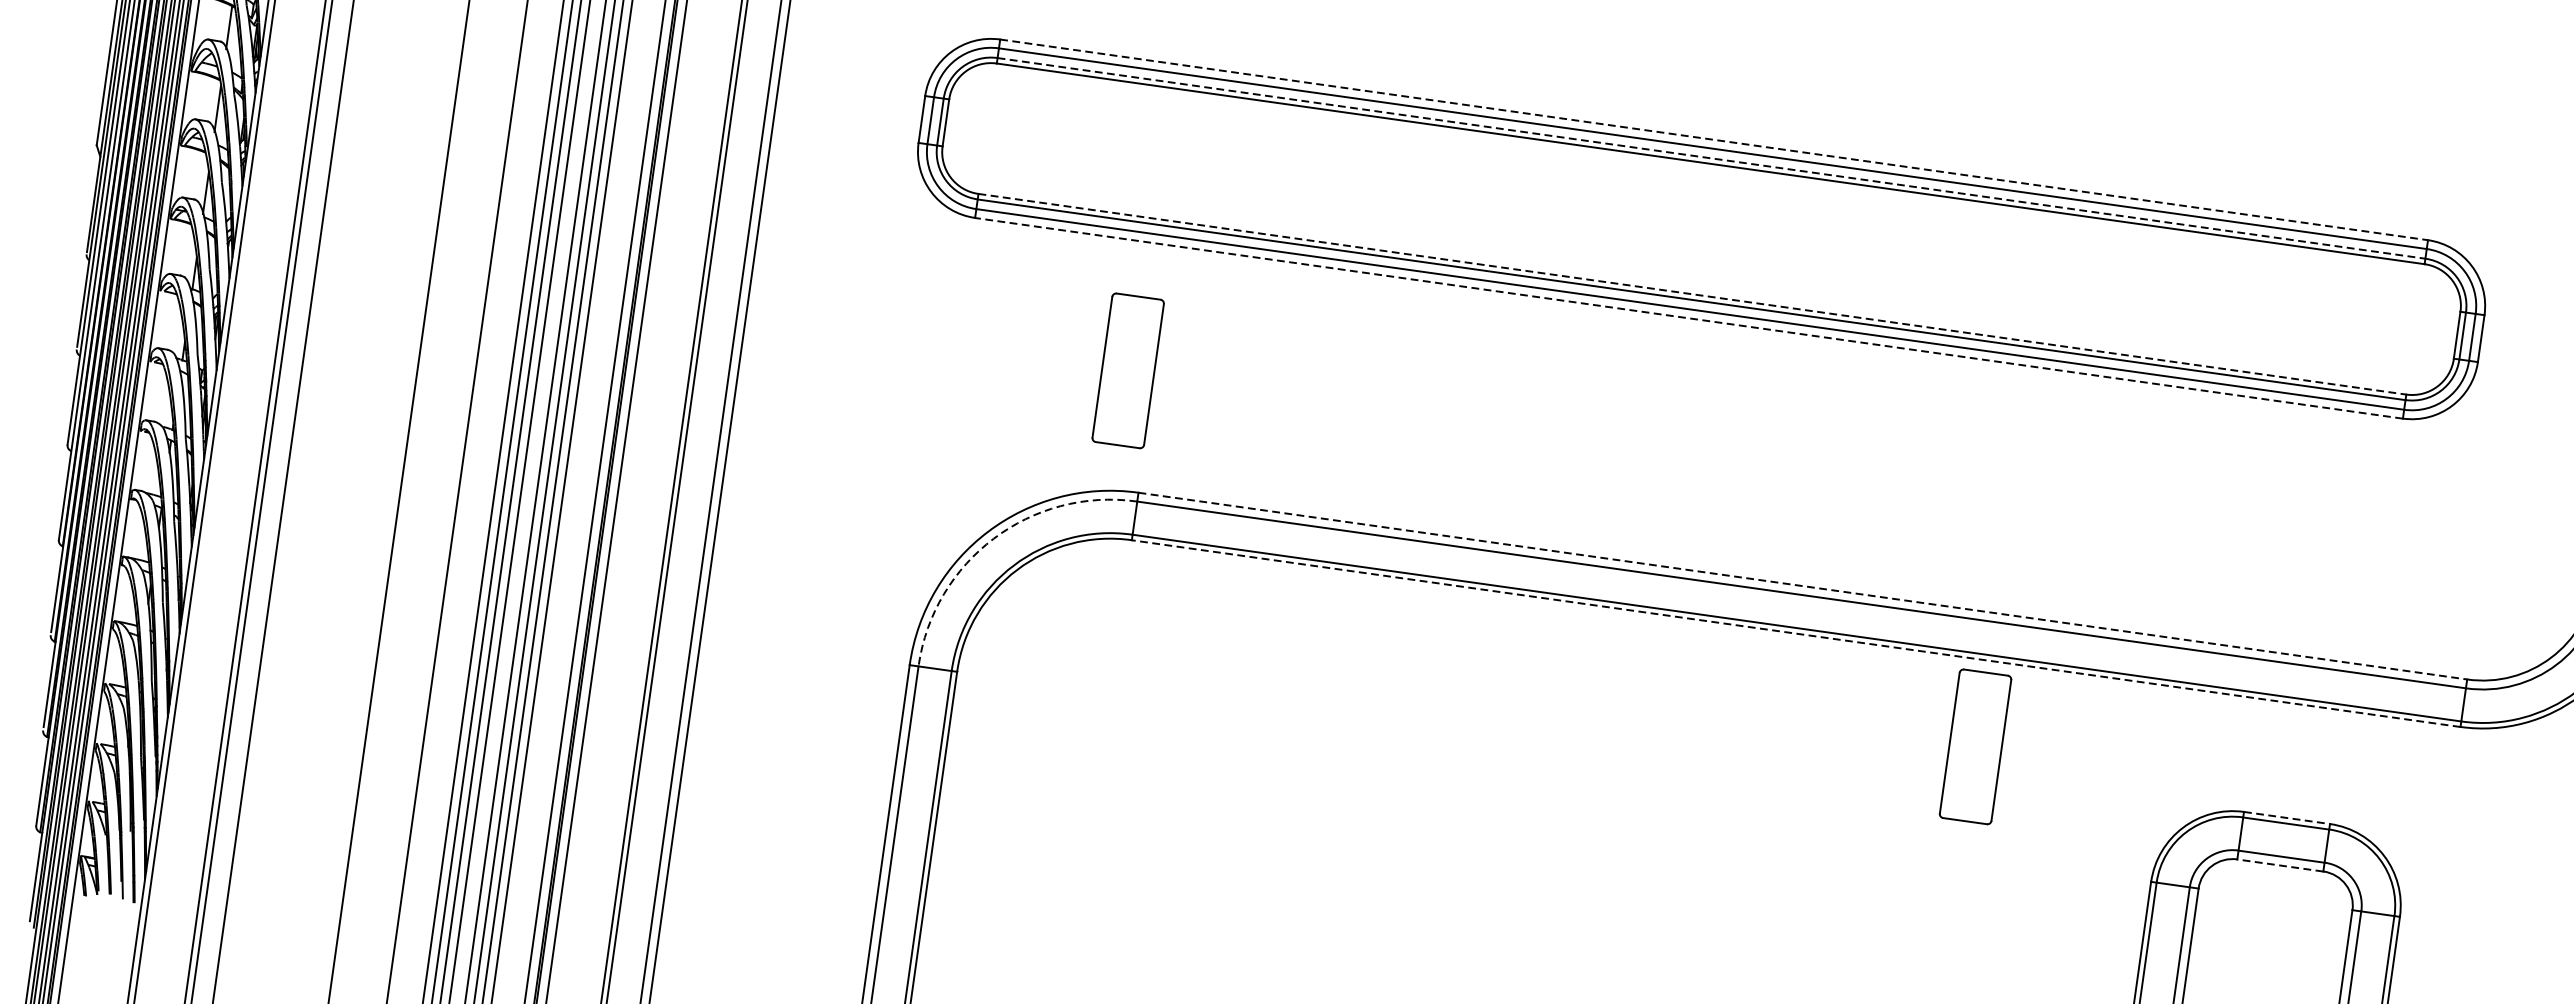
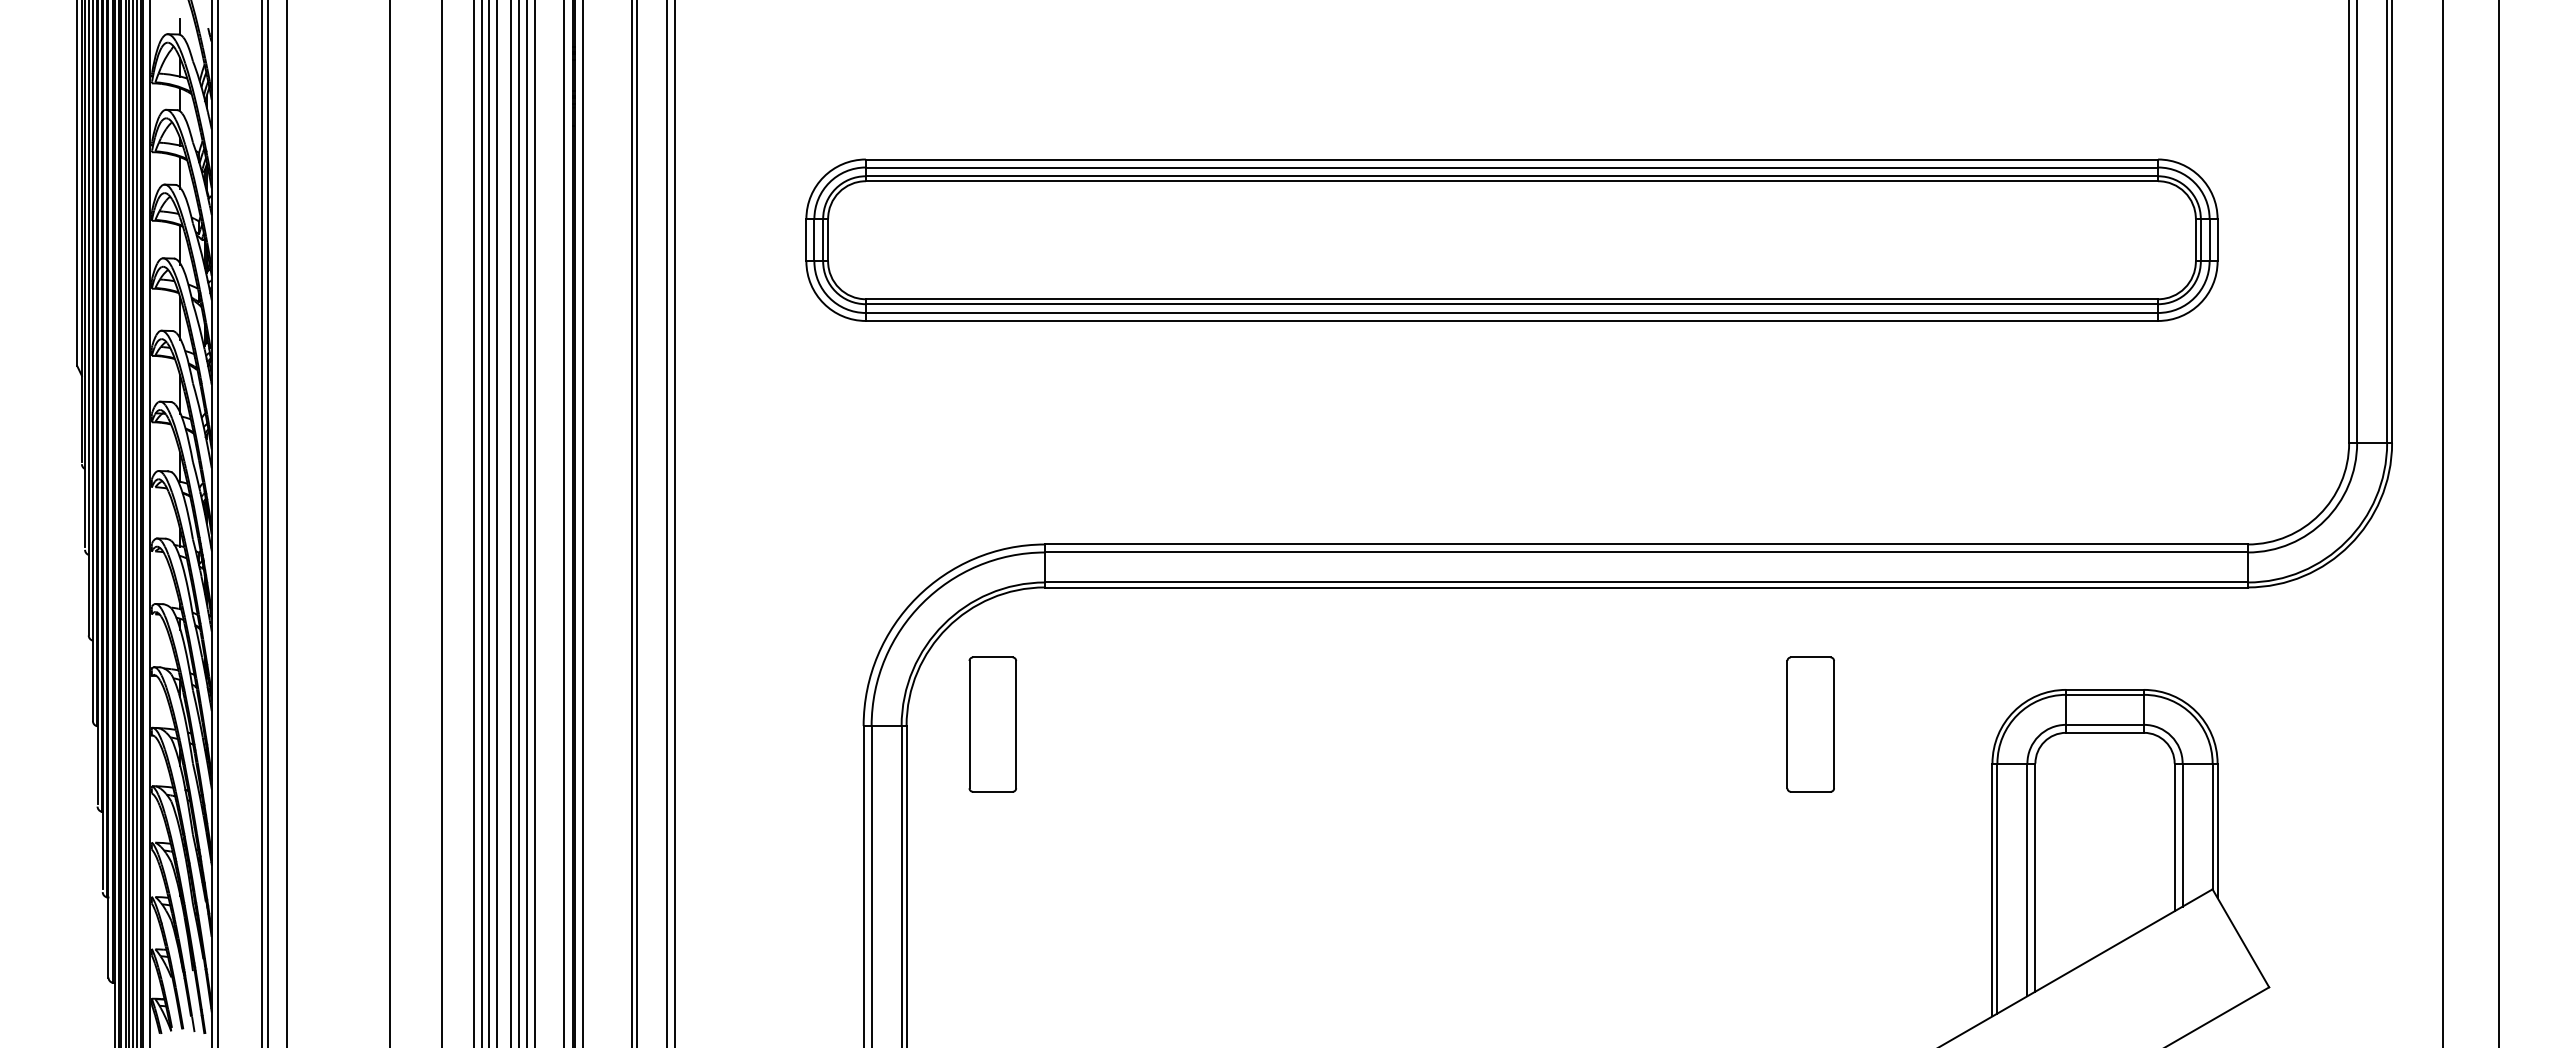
line: (1714, 139) -> (1512, 159), dashed -> solid
line: (1712, 158) -> (1512, 176), dashed -> solid
line: (1692, 294) -> (1512, 299), dashed -> solid
line: (1688, 318) -> (1511, 321), dashed -> solid
part: (1127, 370) -> (992, 724), moved
arc: (993, 538) -> (922, 603), dashed -> solid
line: (1802, 586) -> (1646, 544), dashed -> solid
line: (1795, 633) -> (1645, 587), dashed -> solid
part: (1975, 746) -> (1810, 724), moved
line: (2287, 817) -> (2105, 689), dashed -> solid
line: (2280, 865) -> (2105, 732), dashed -> solid

